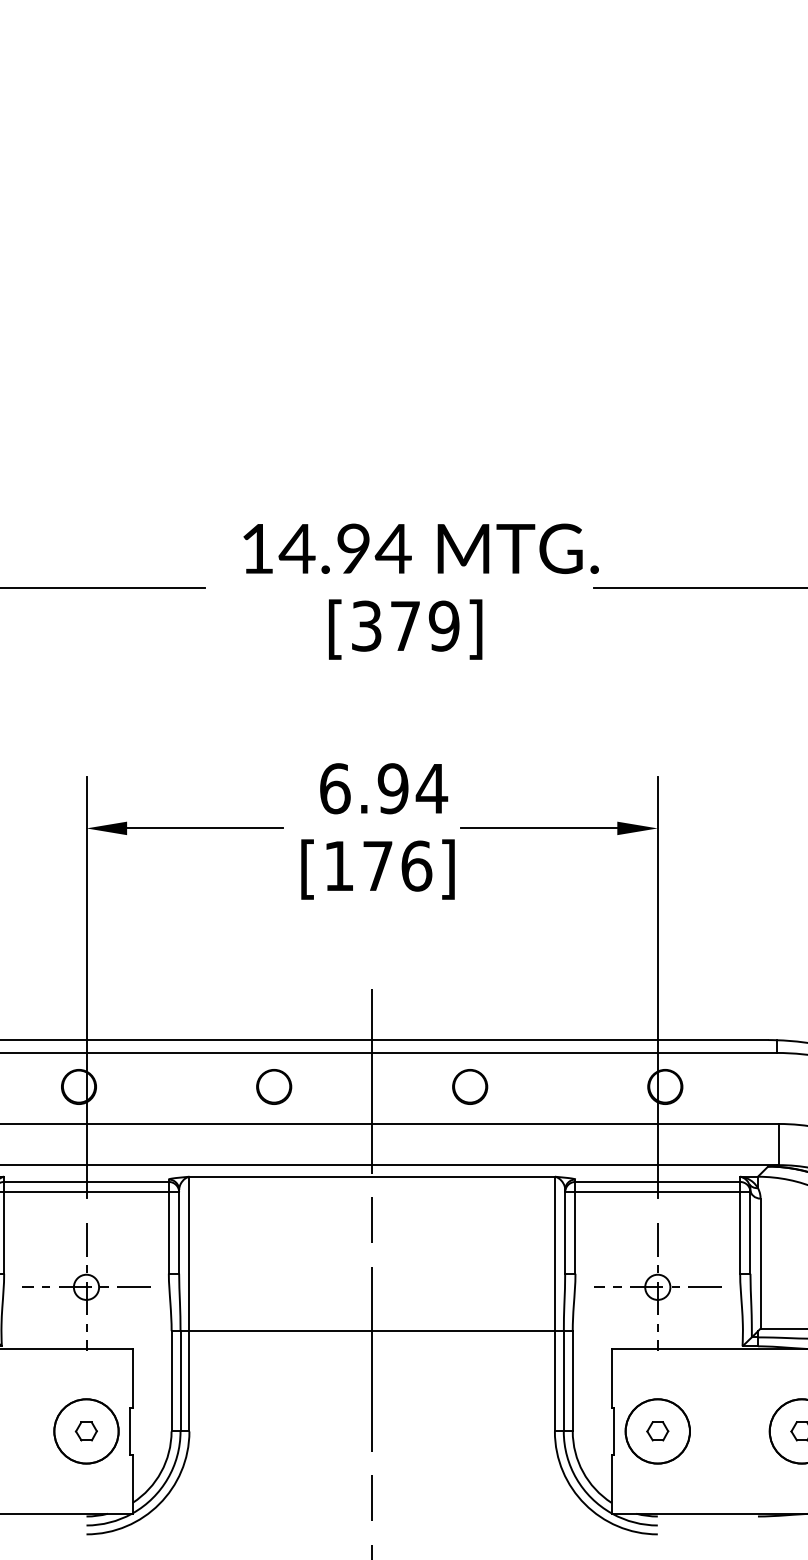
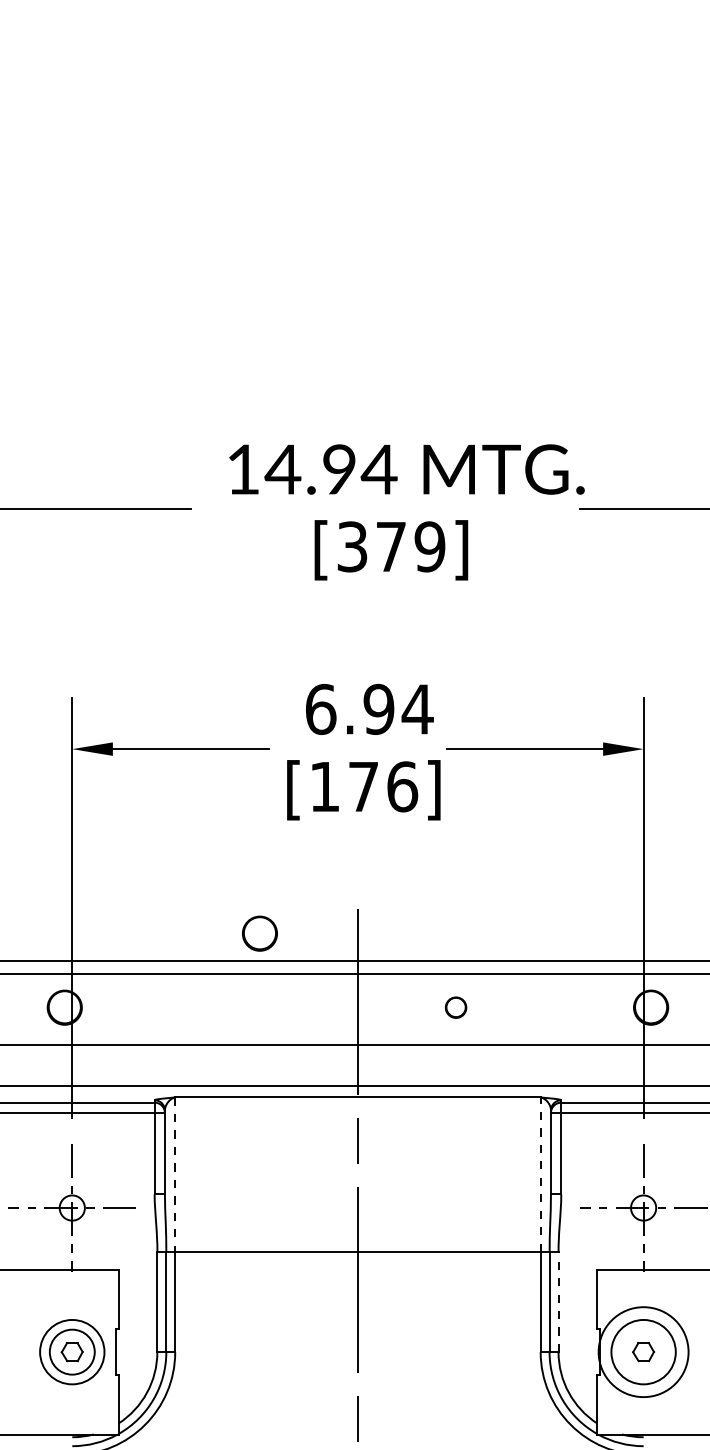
circle: (274, 1086) -> (260, 933), moved
circle: (470, 1086) -> (456, 1007), size x0.6
line: (554, 1253) -> (540, 1174), solid -> dashed
line: (189, 1254) -> (175, 1175), solid -> dashed
line: (572, 1380) -> (558, 1301), solid -> dashed
circle: (86, 1431) -> (72, 1352), size x0.7
circle: (657, 1431) -> (643, 1352), size x1.4

